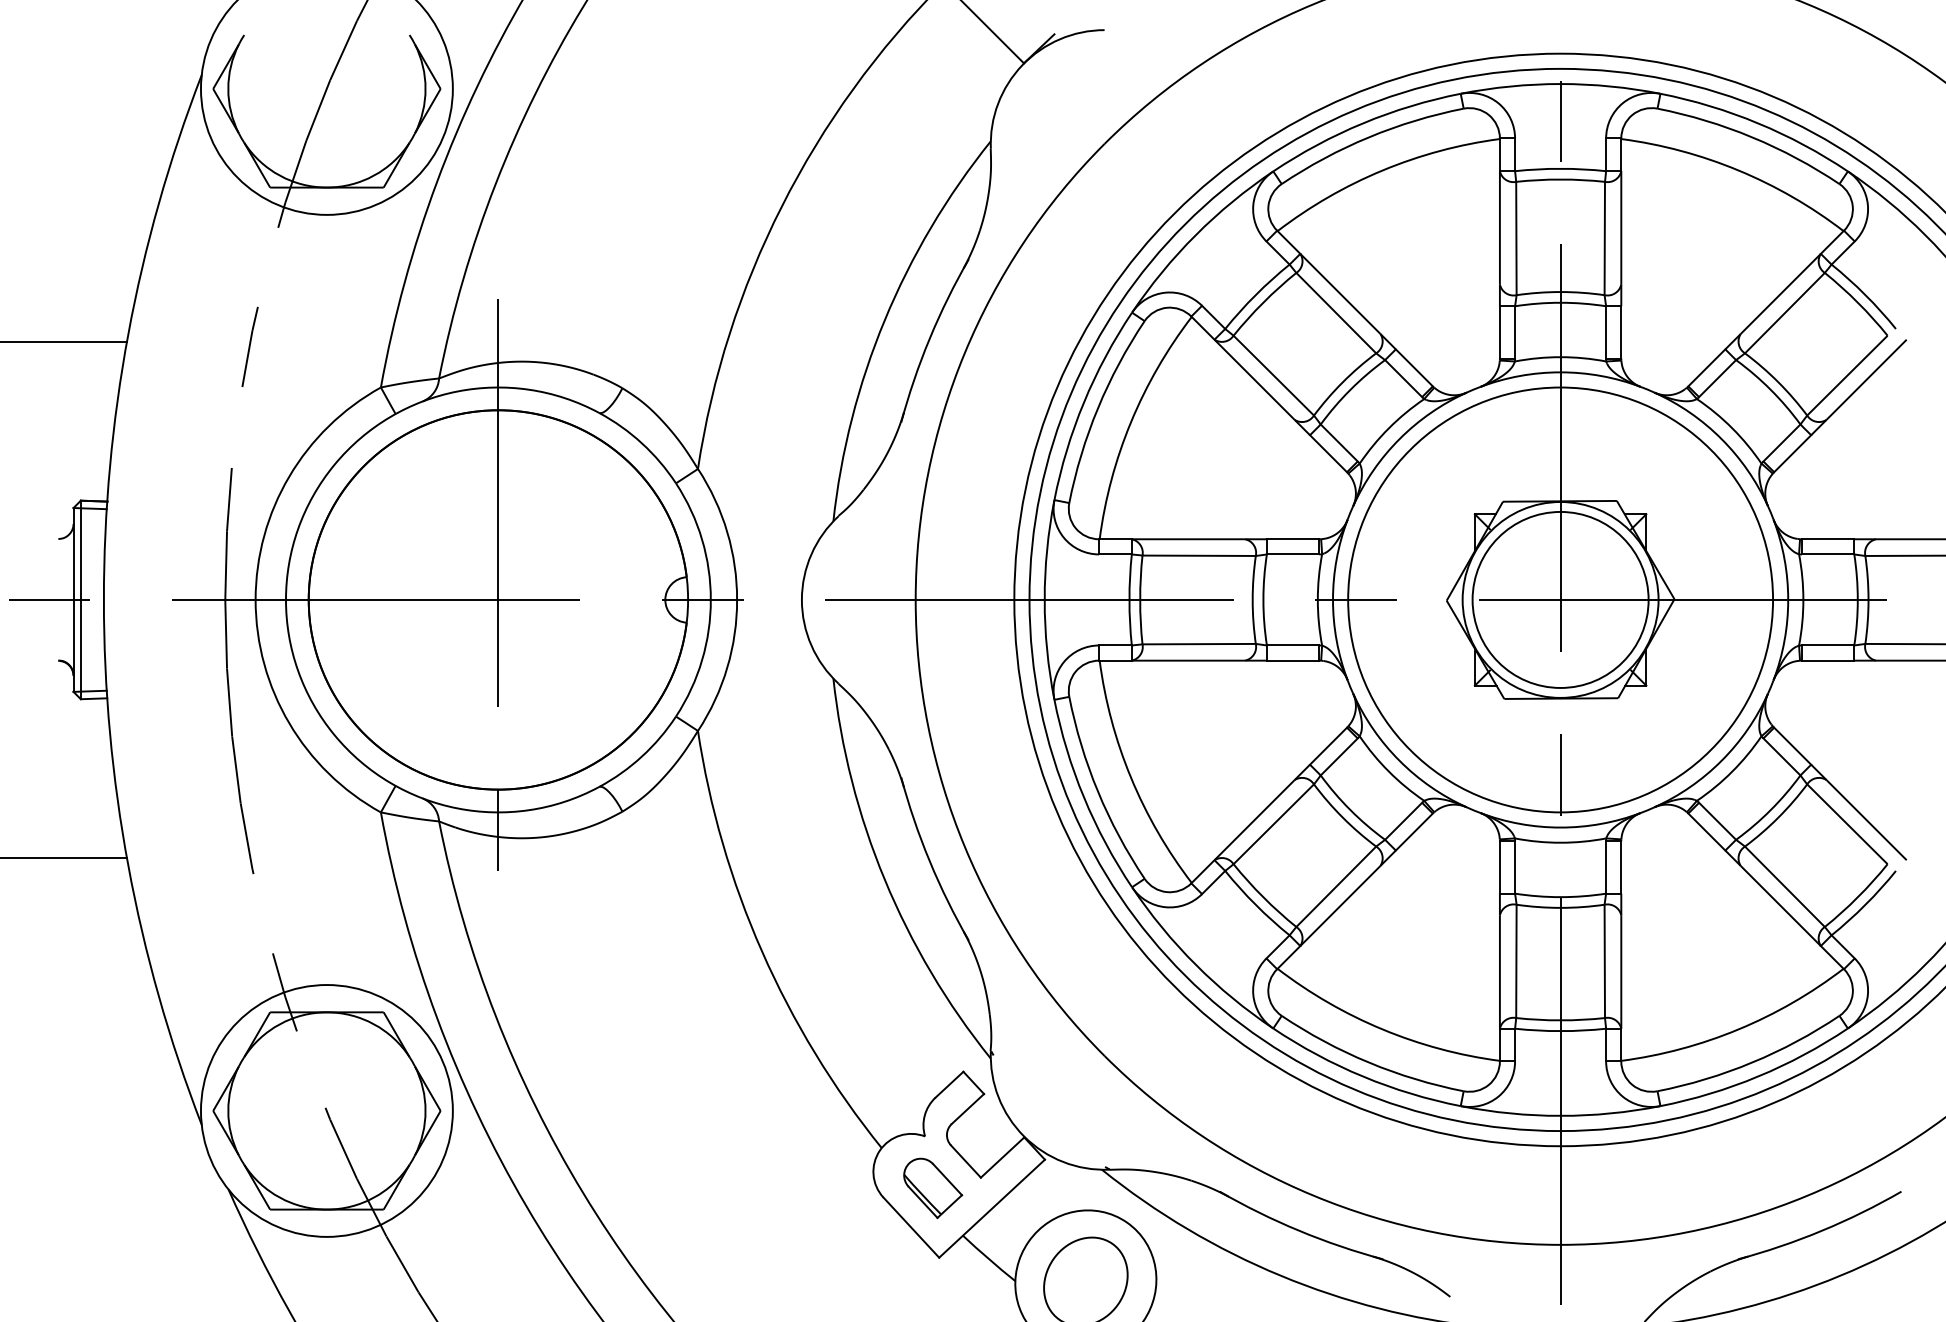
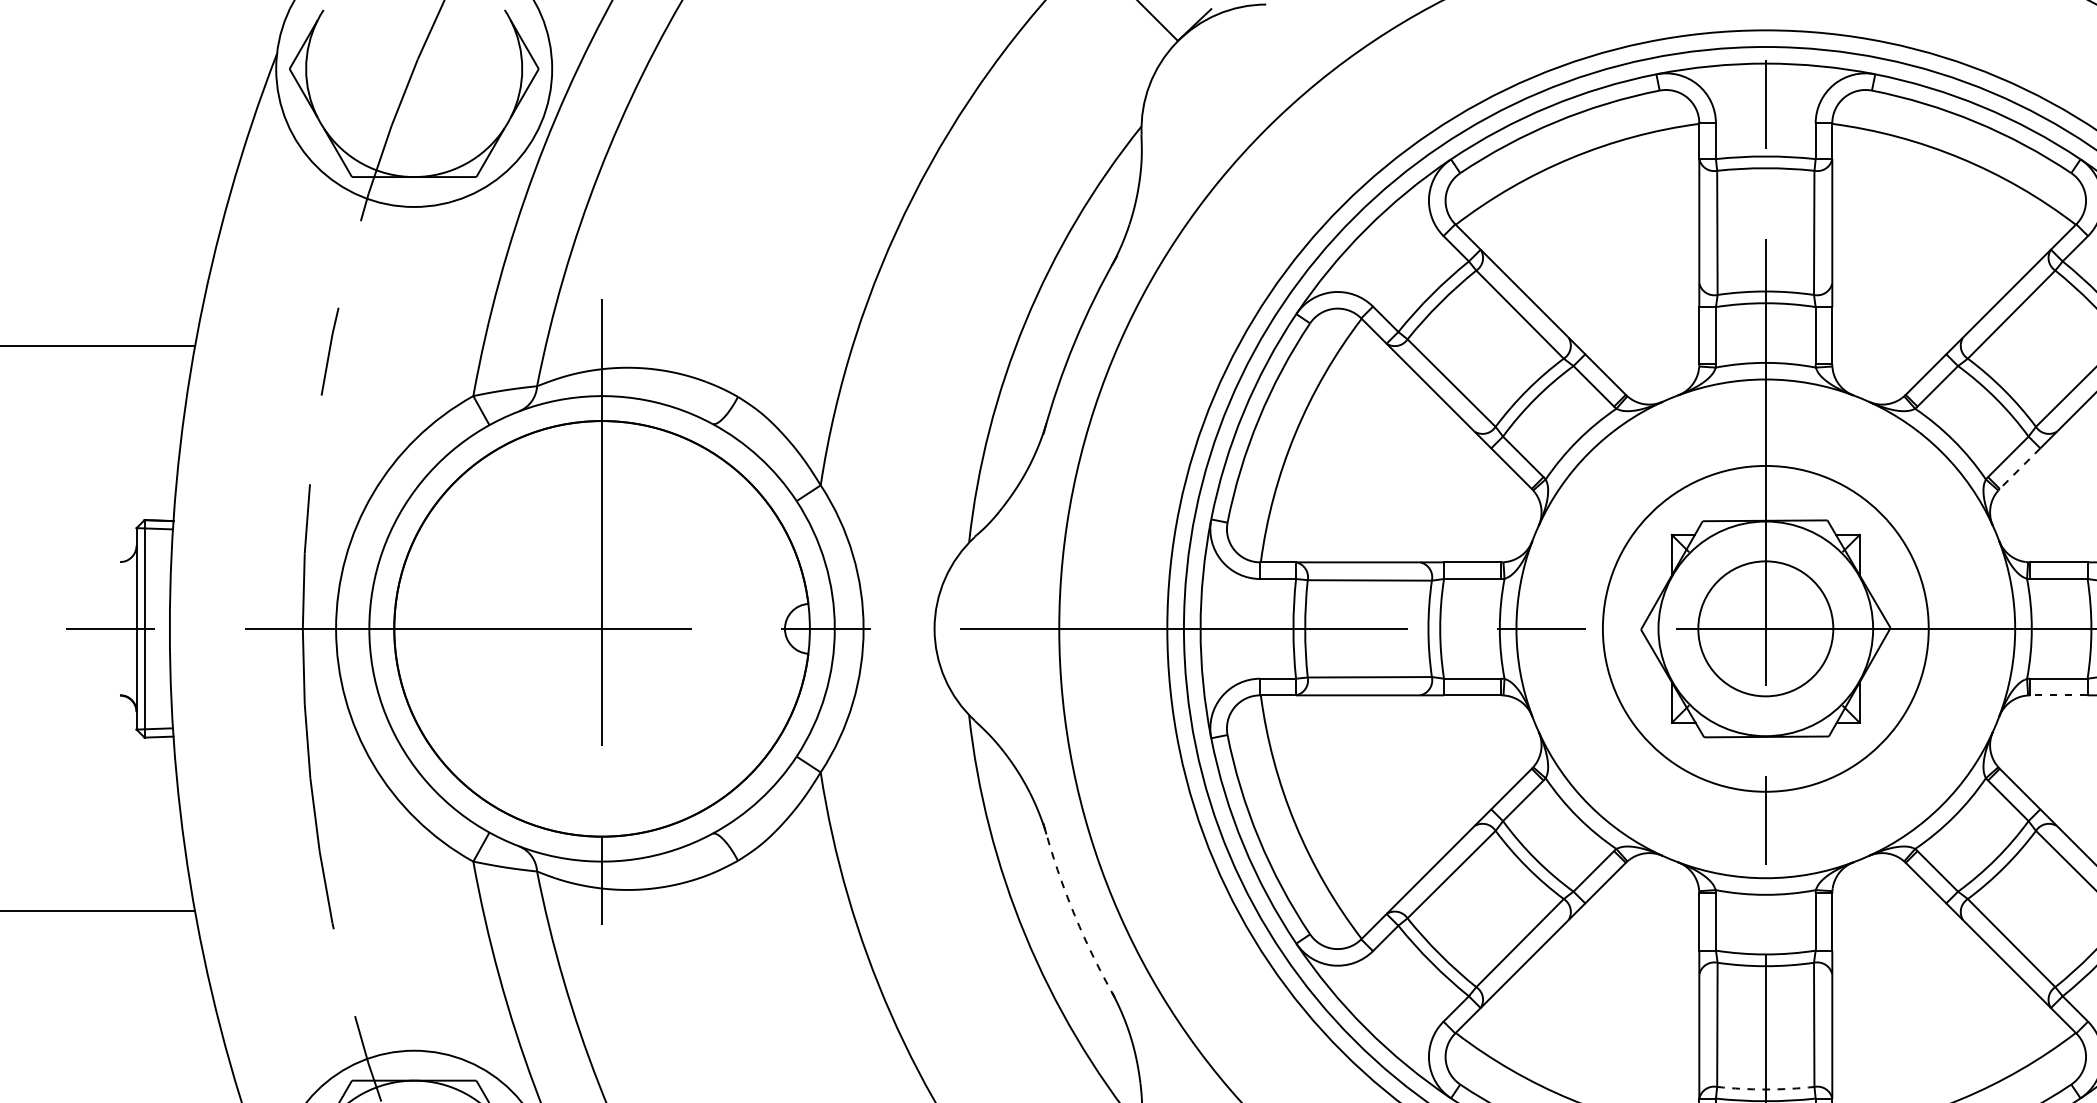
line: (1792, 454) -> (2019, 469), solid -> dashed
circle: (1560, 599) -> (1765, 628), size x0.7
circle: (1560, 599) -> (1765, 628), size x0.7
line: (1827, 660) -> (2058, 695), solid -> dashed
arc: (929, 861) -> (1074, 915), solid -> dashed
arc: (1560, 1020) -> (1765, 1089), solid -> dashed

